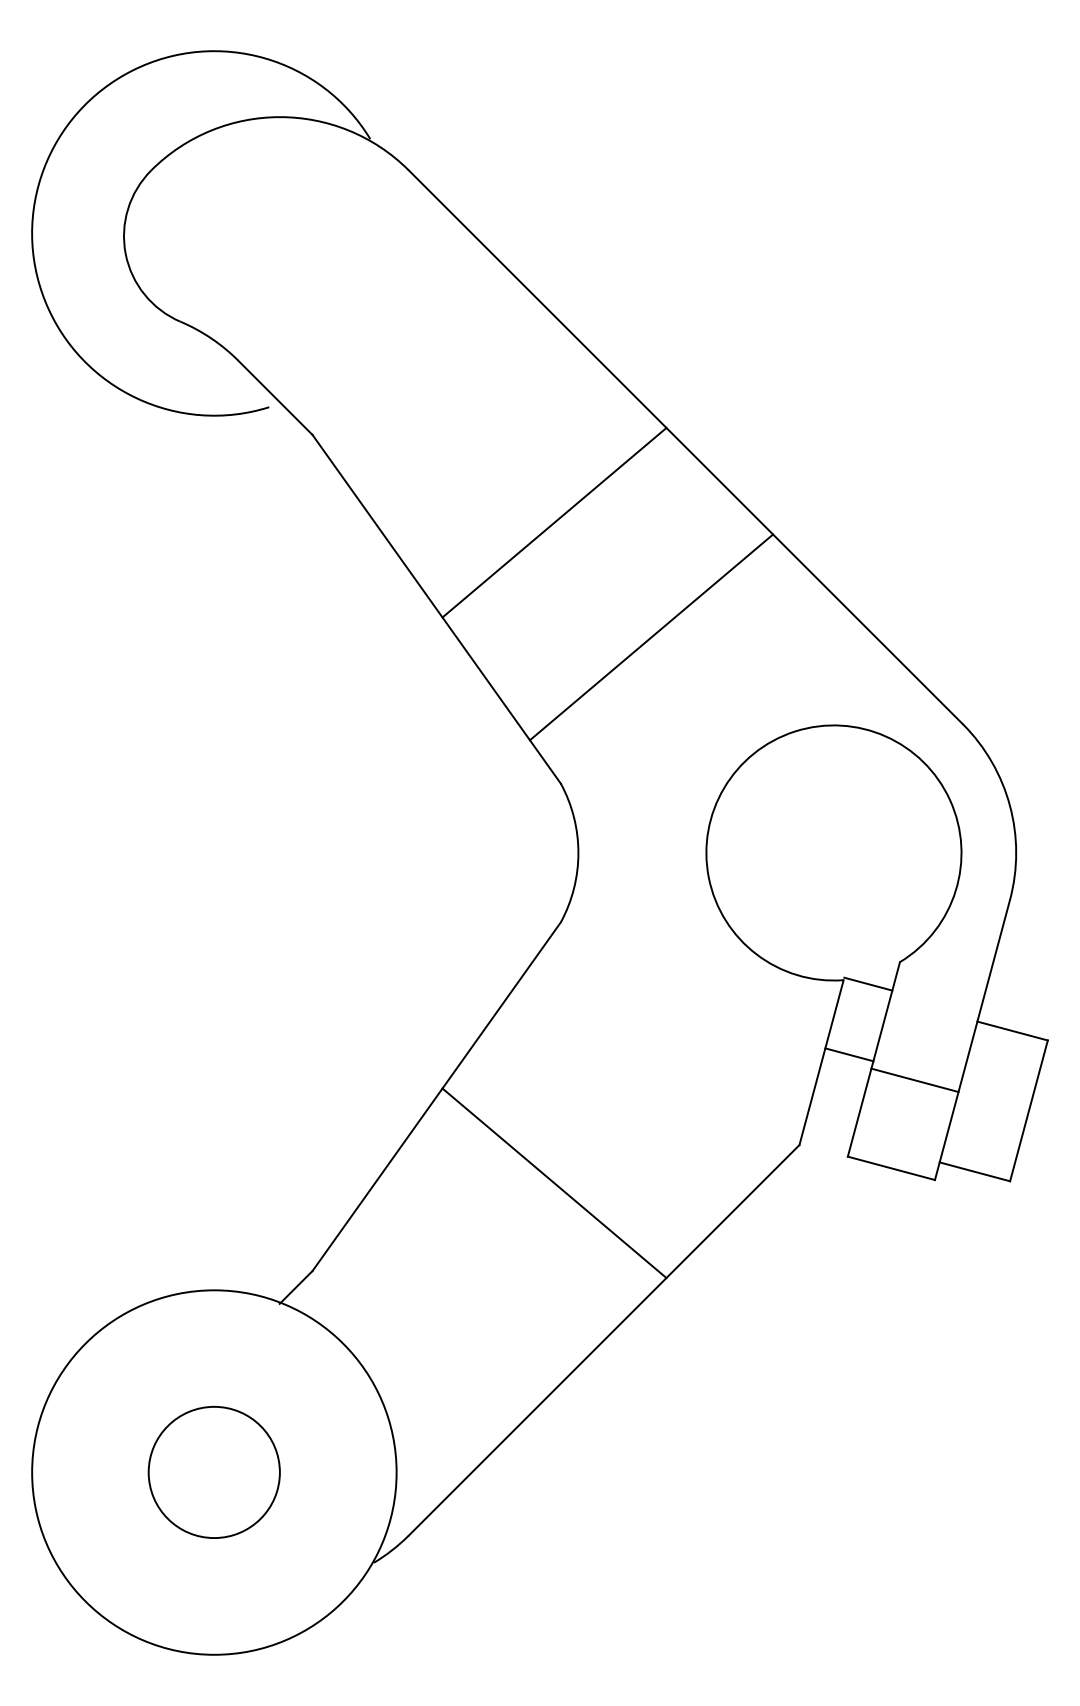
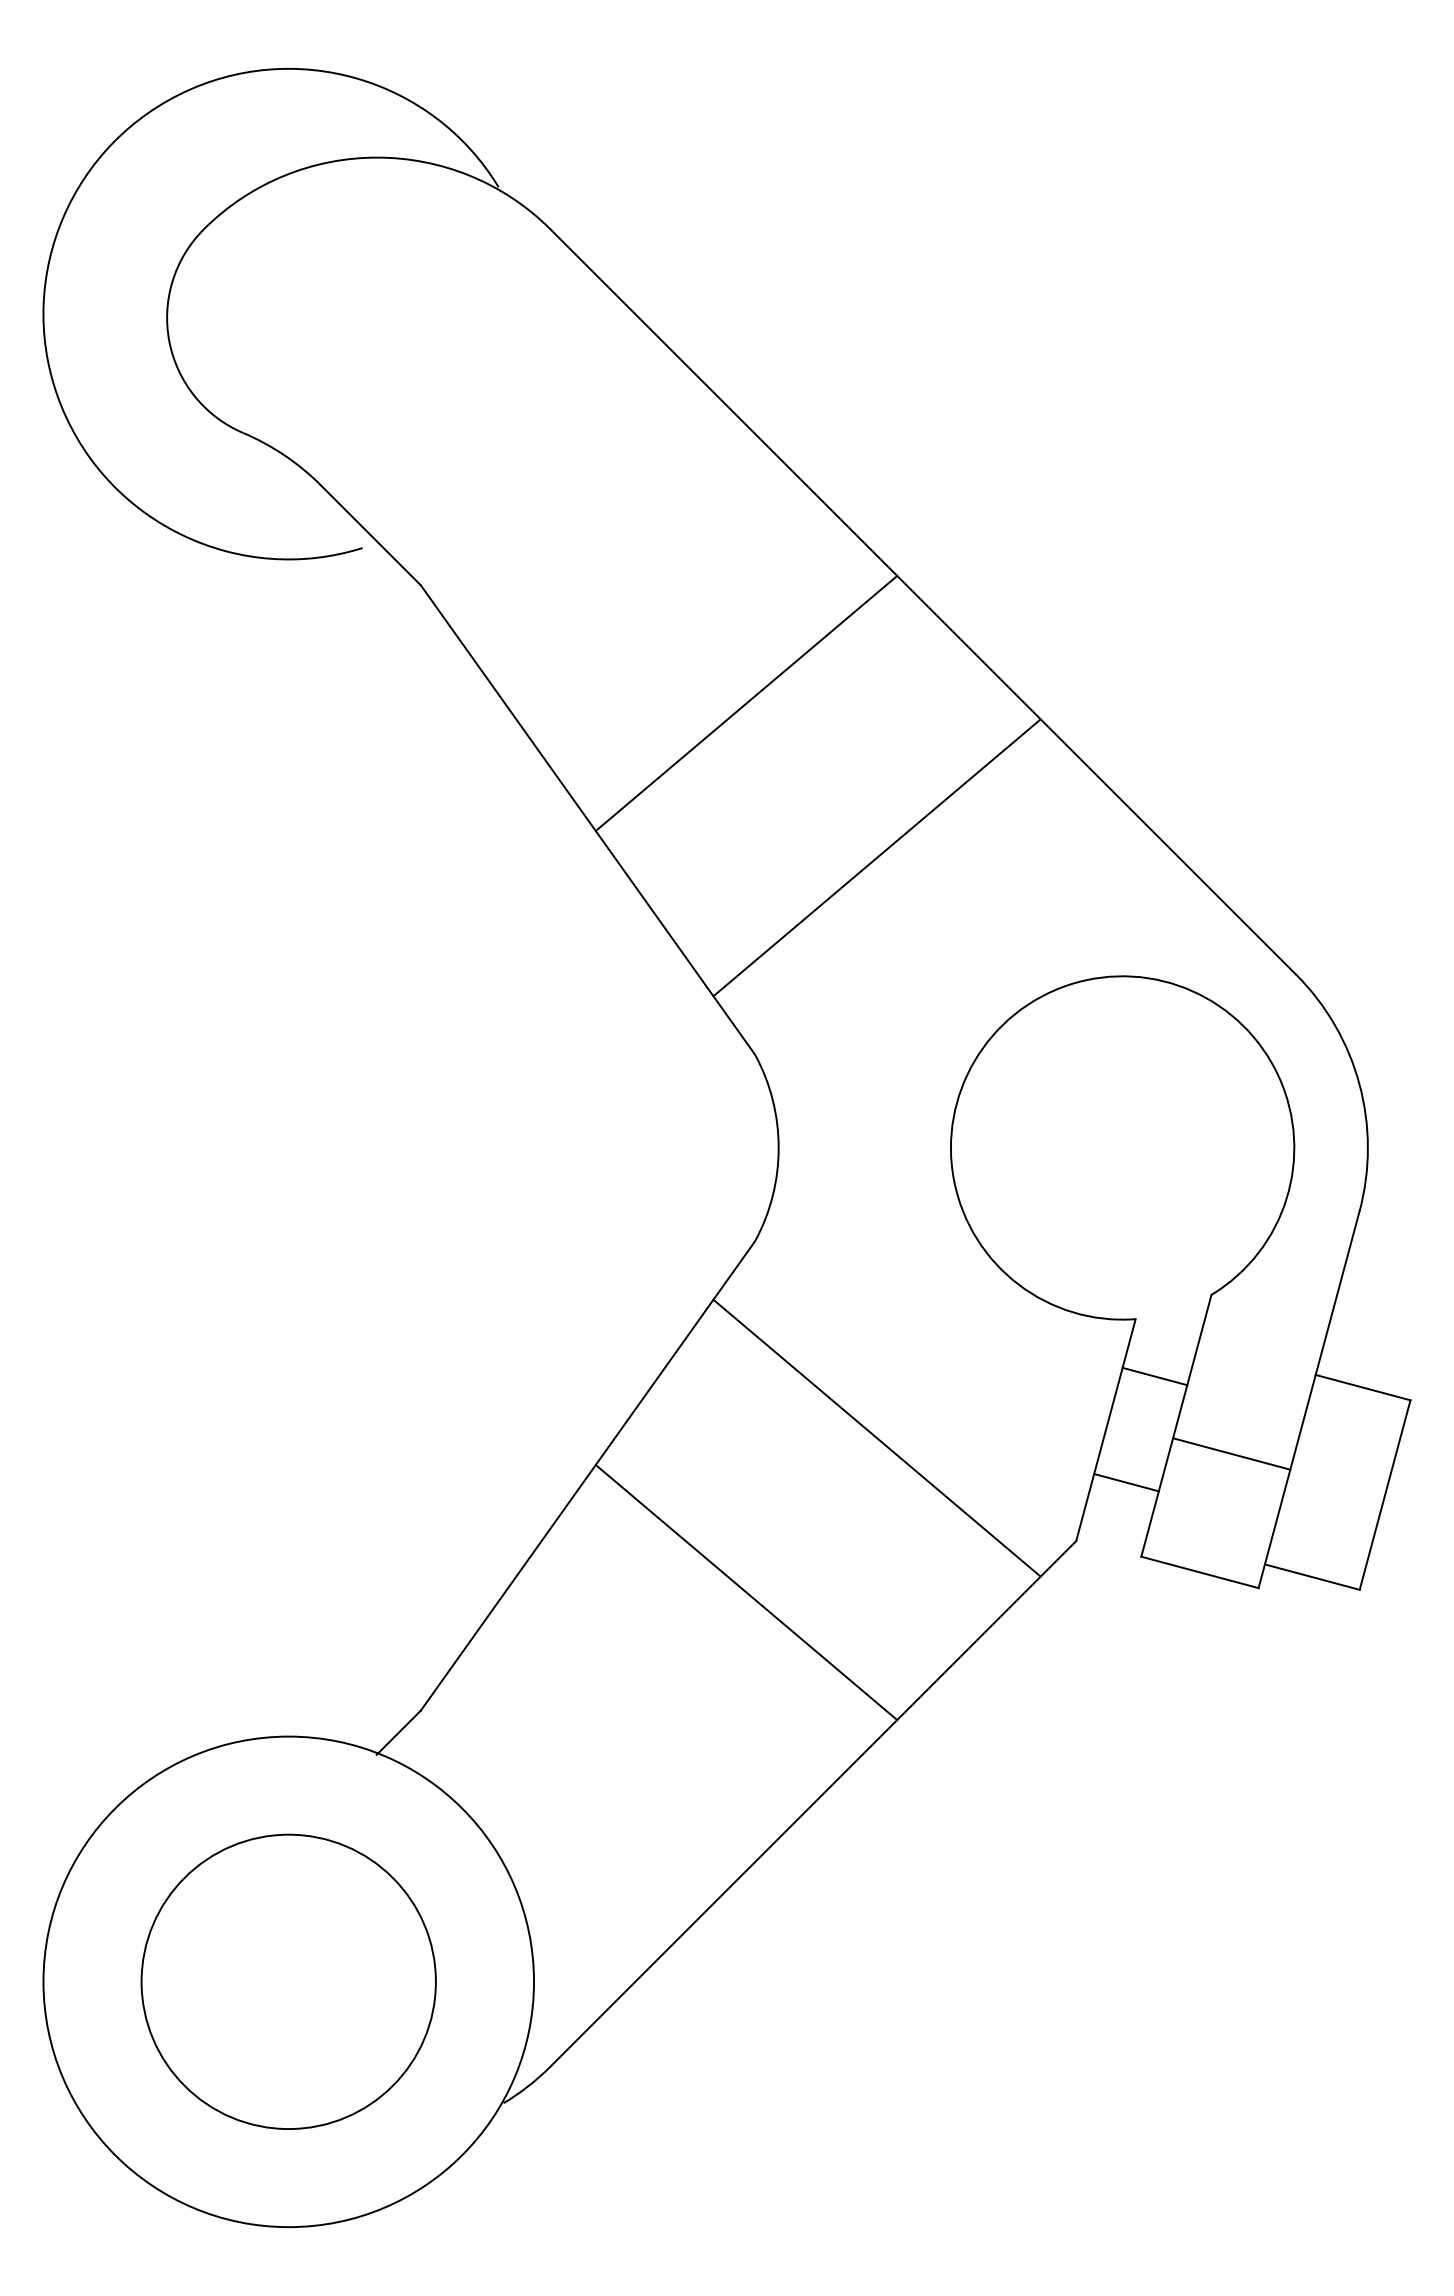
line: (868, 984) -> (1154, 1376), moved
line: (849, 1054) -> (1126, 1482), moved
line: (651, 1068) -> (876, 1437), added
circle: (214, 1472) -> (288, 1981), size x1.67

